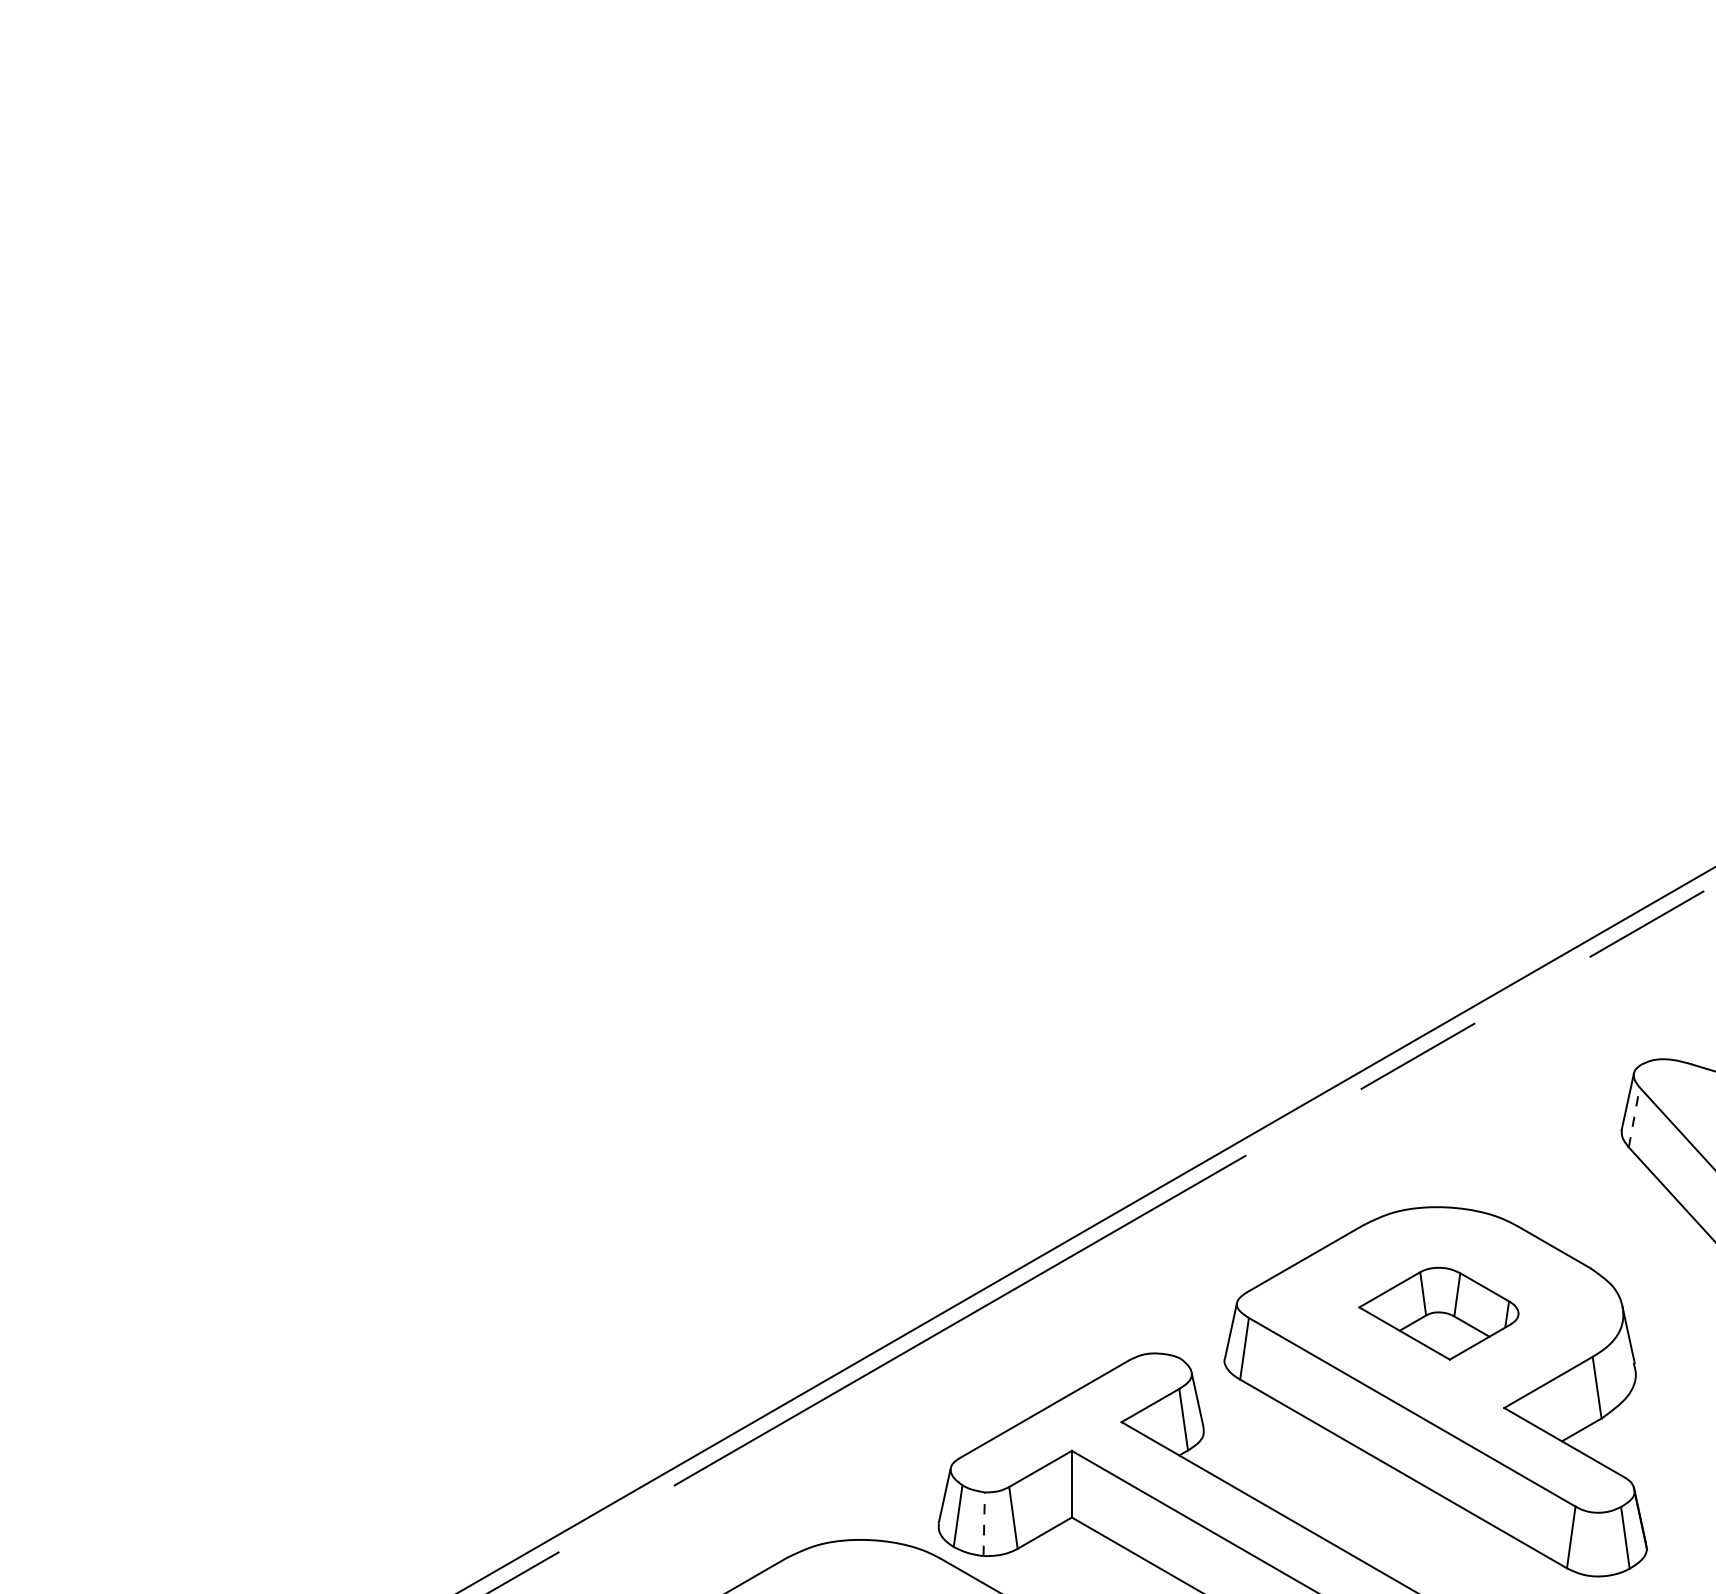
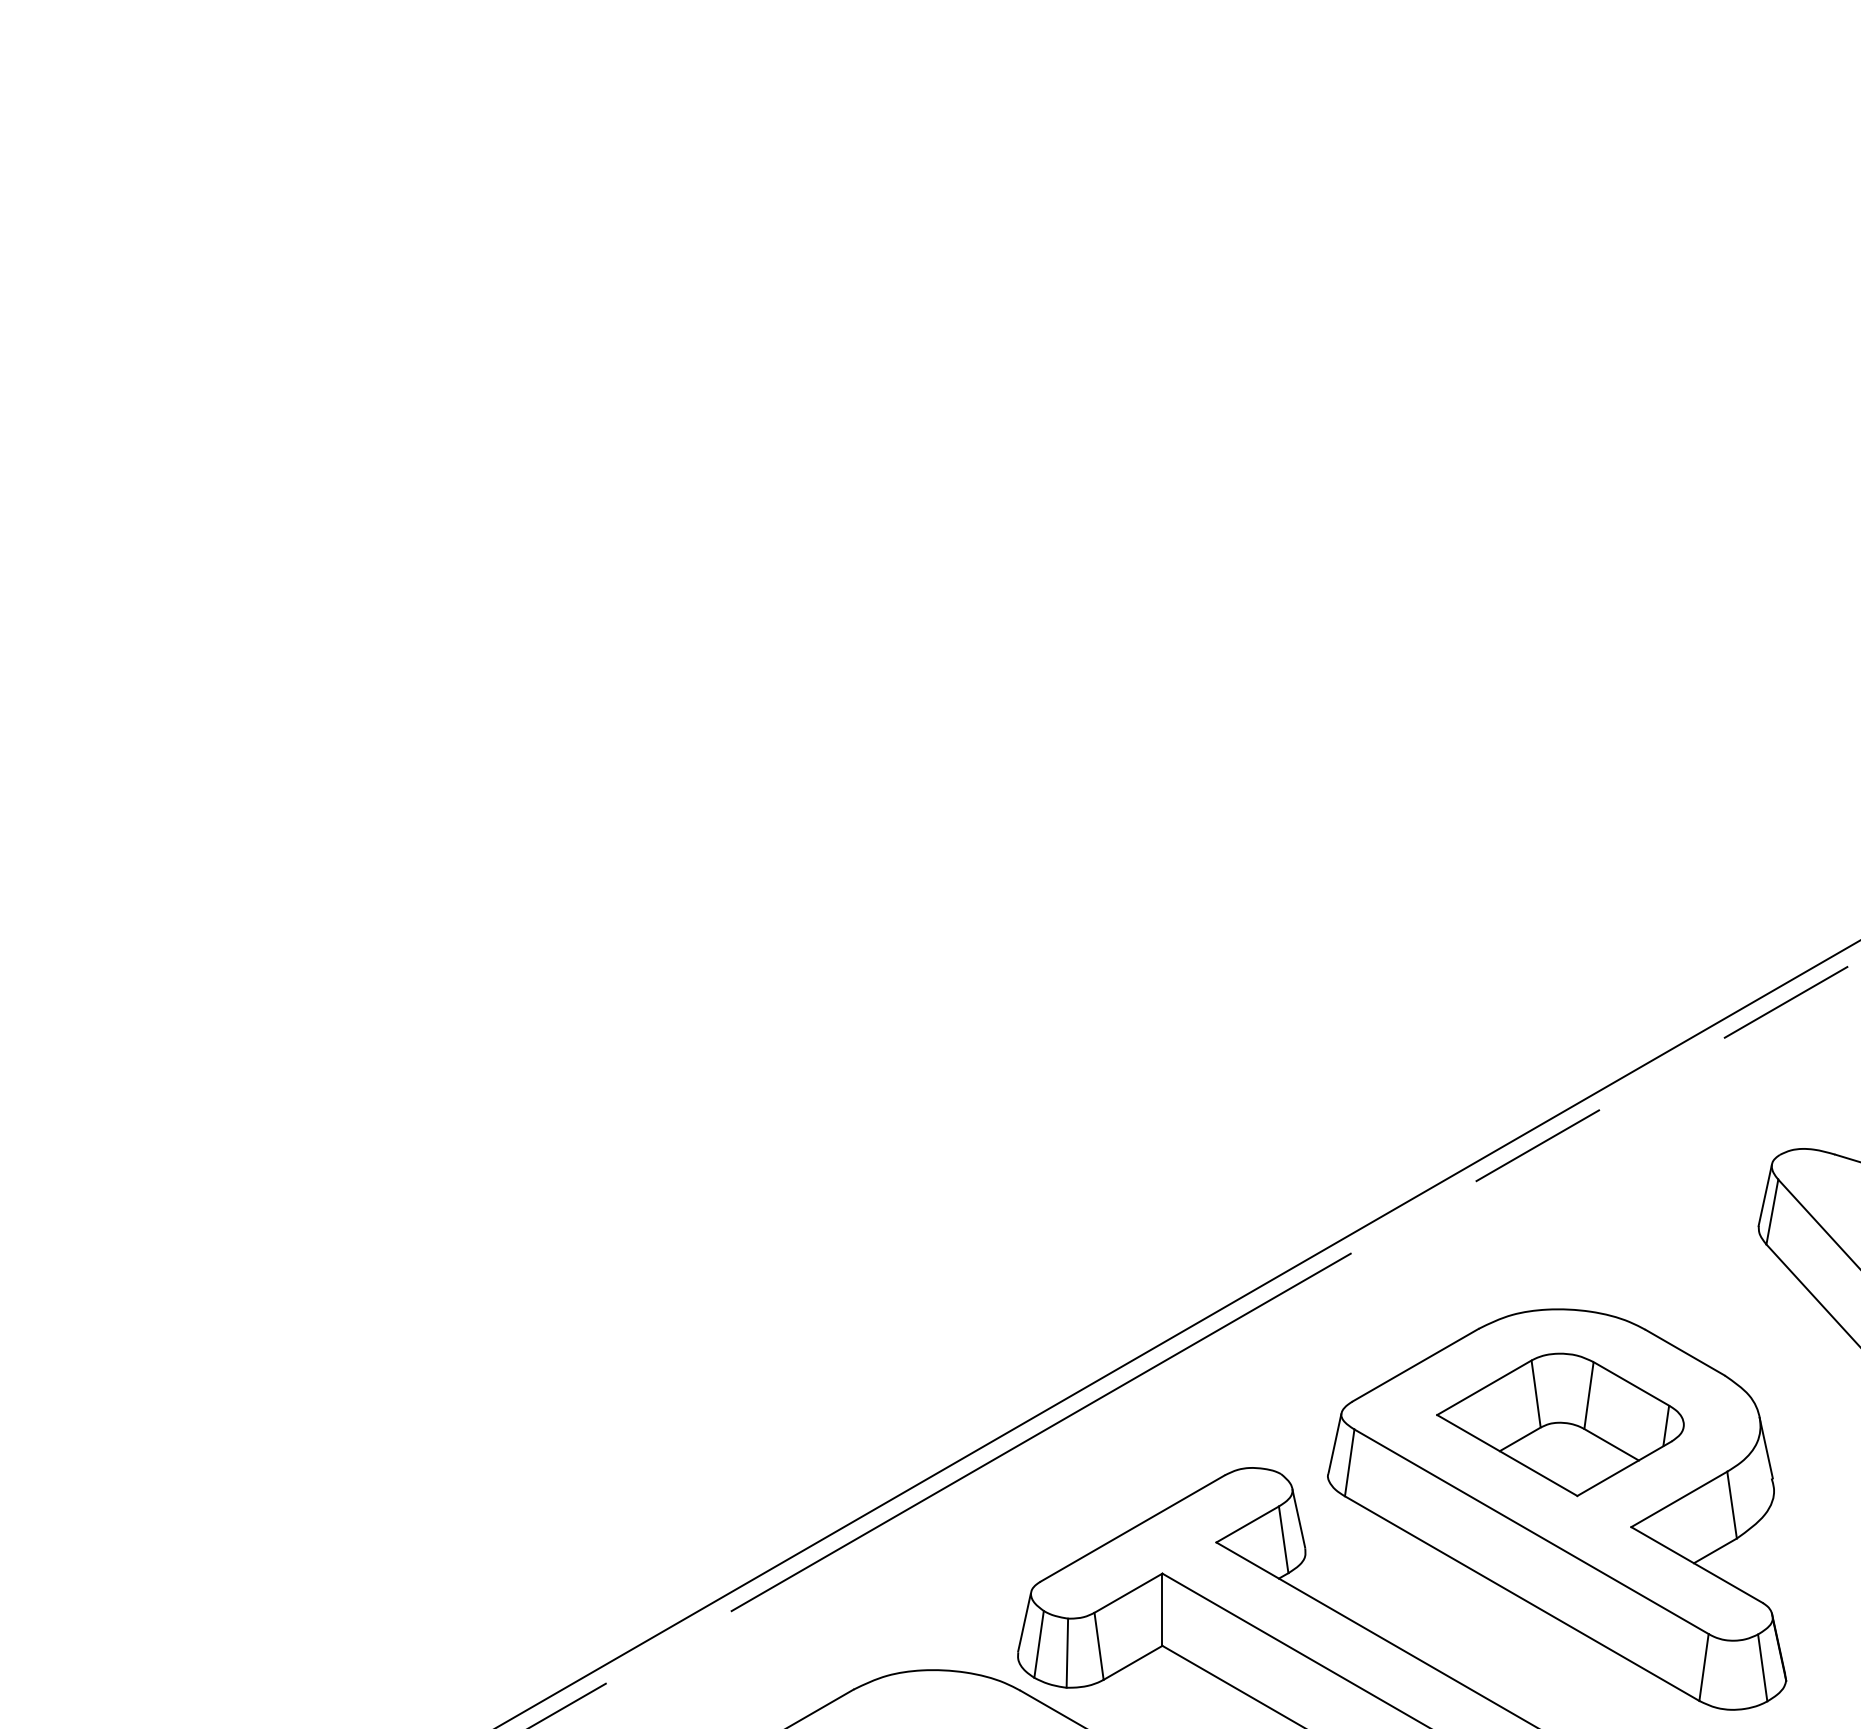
line: (1634, 1117) -> (1772, 1212), dashed -> solid
part: (1438, 1313) -> (1560, 1424), size x1.43
line: (984, 1524) -> (1067, 1653), dashed -> solid

